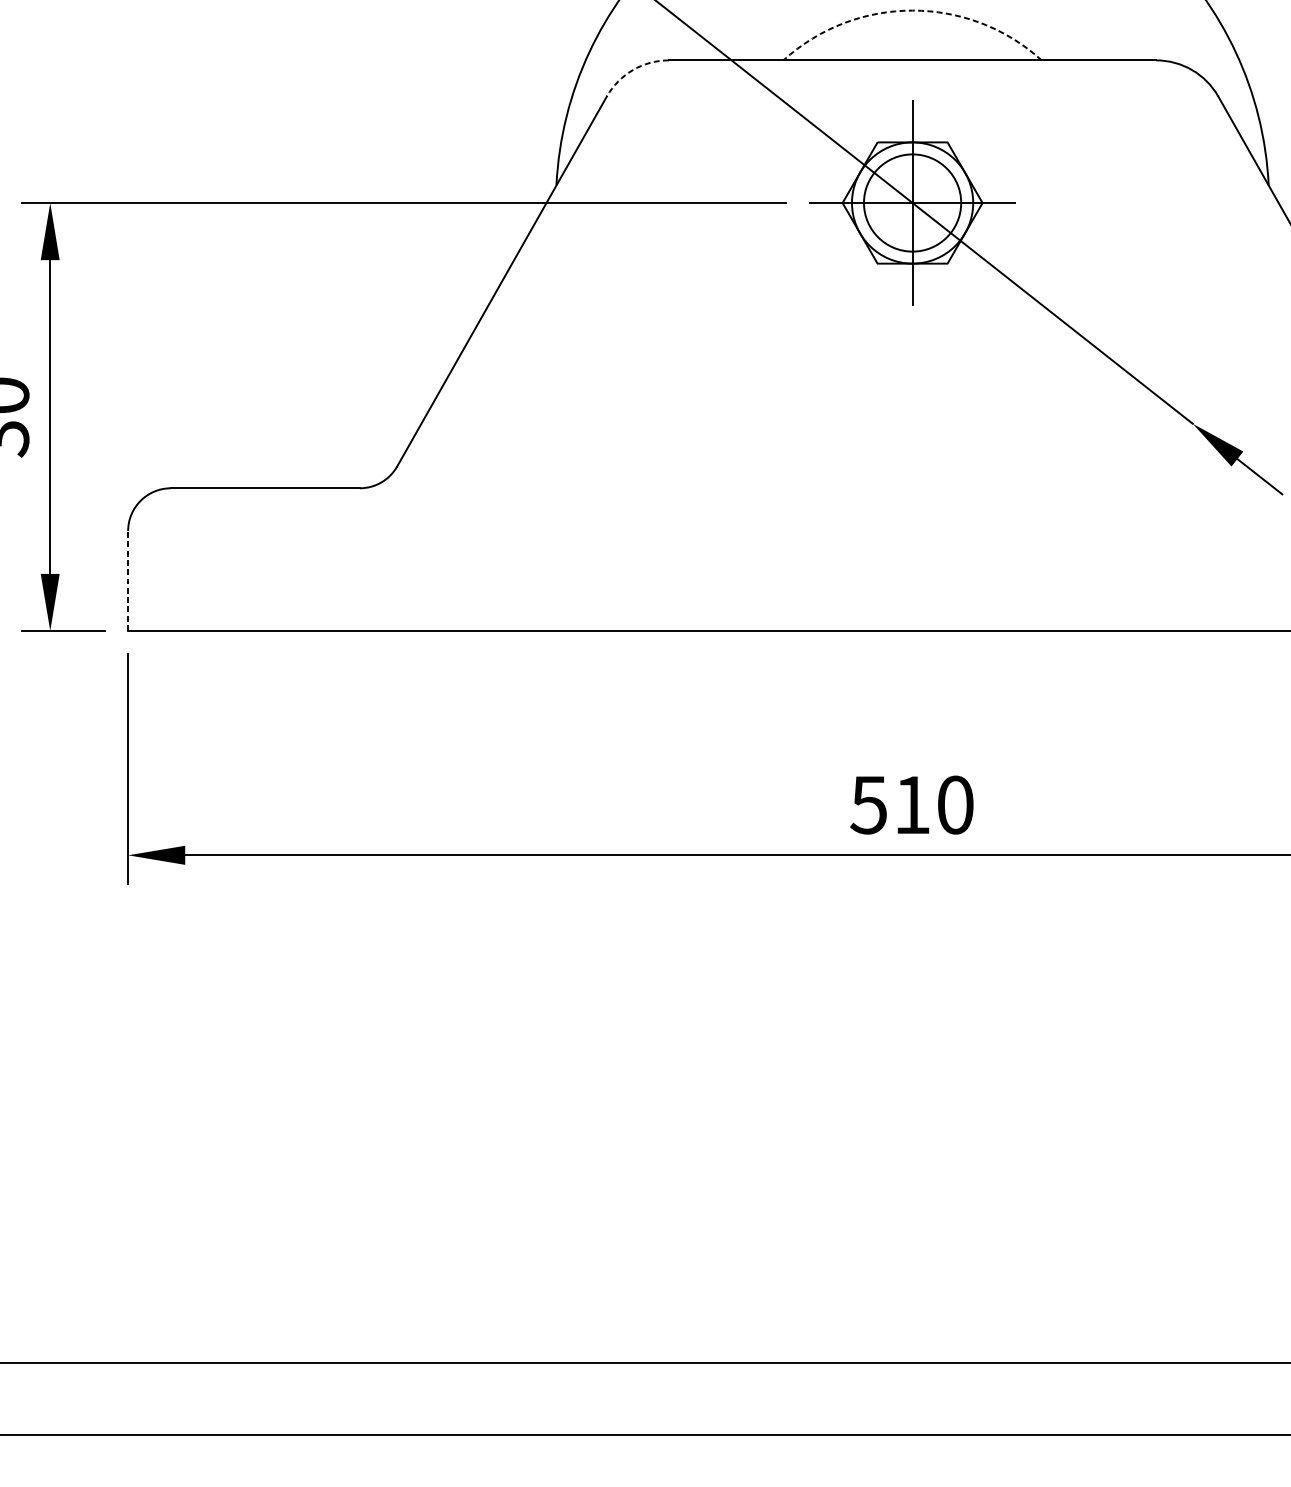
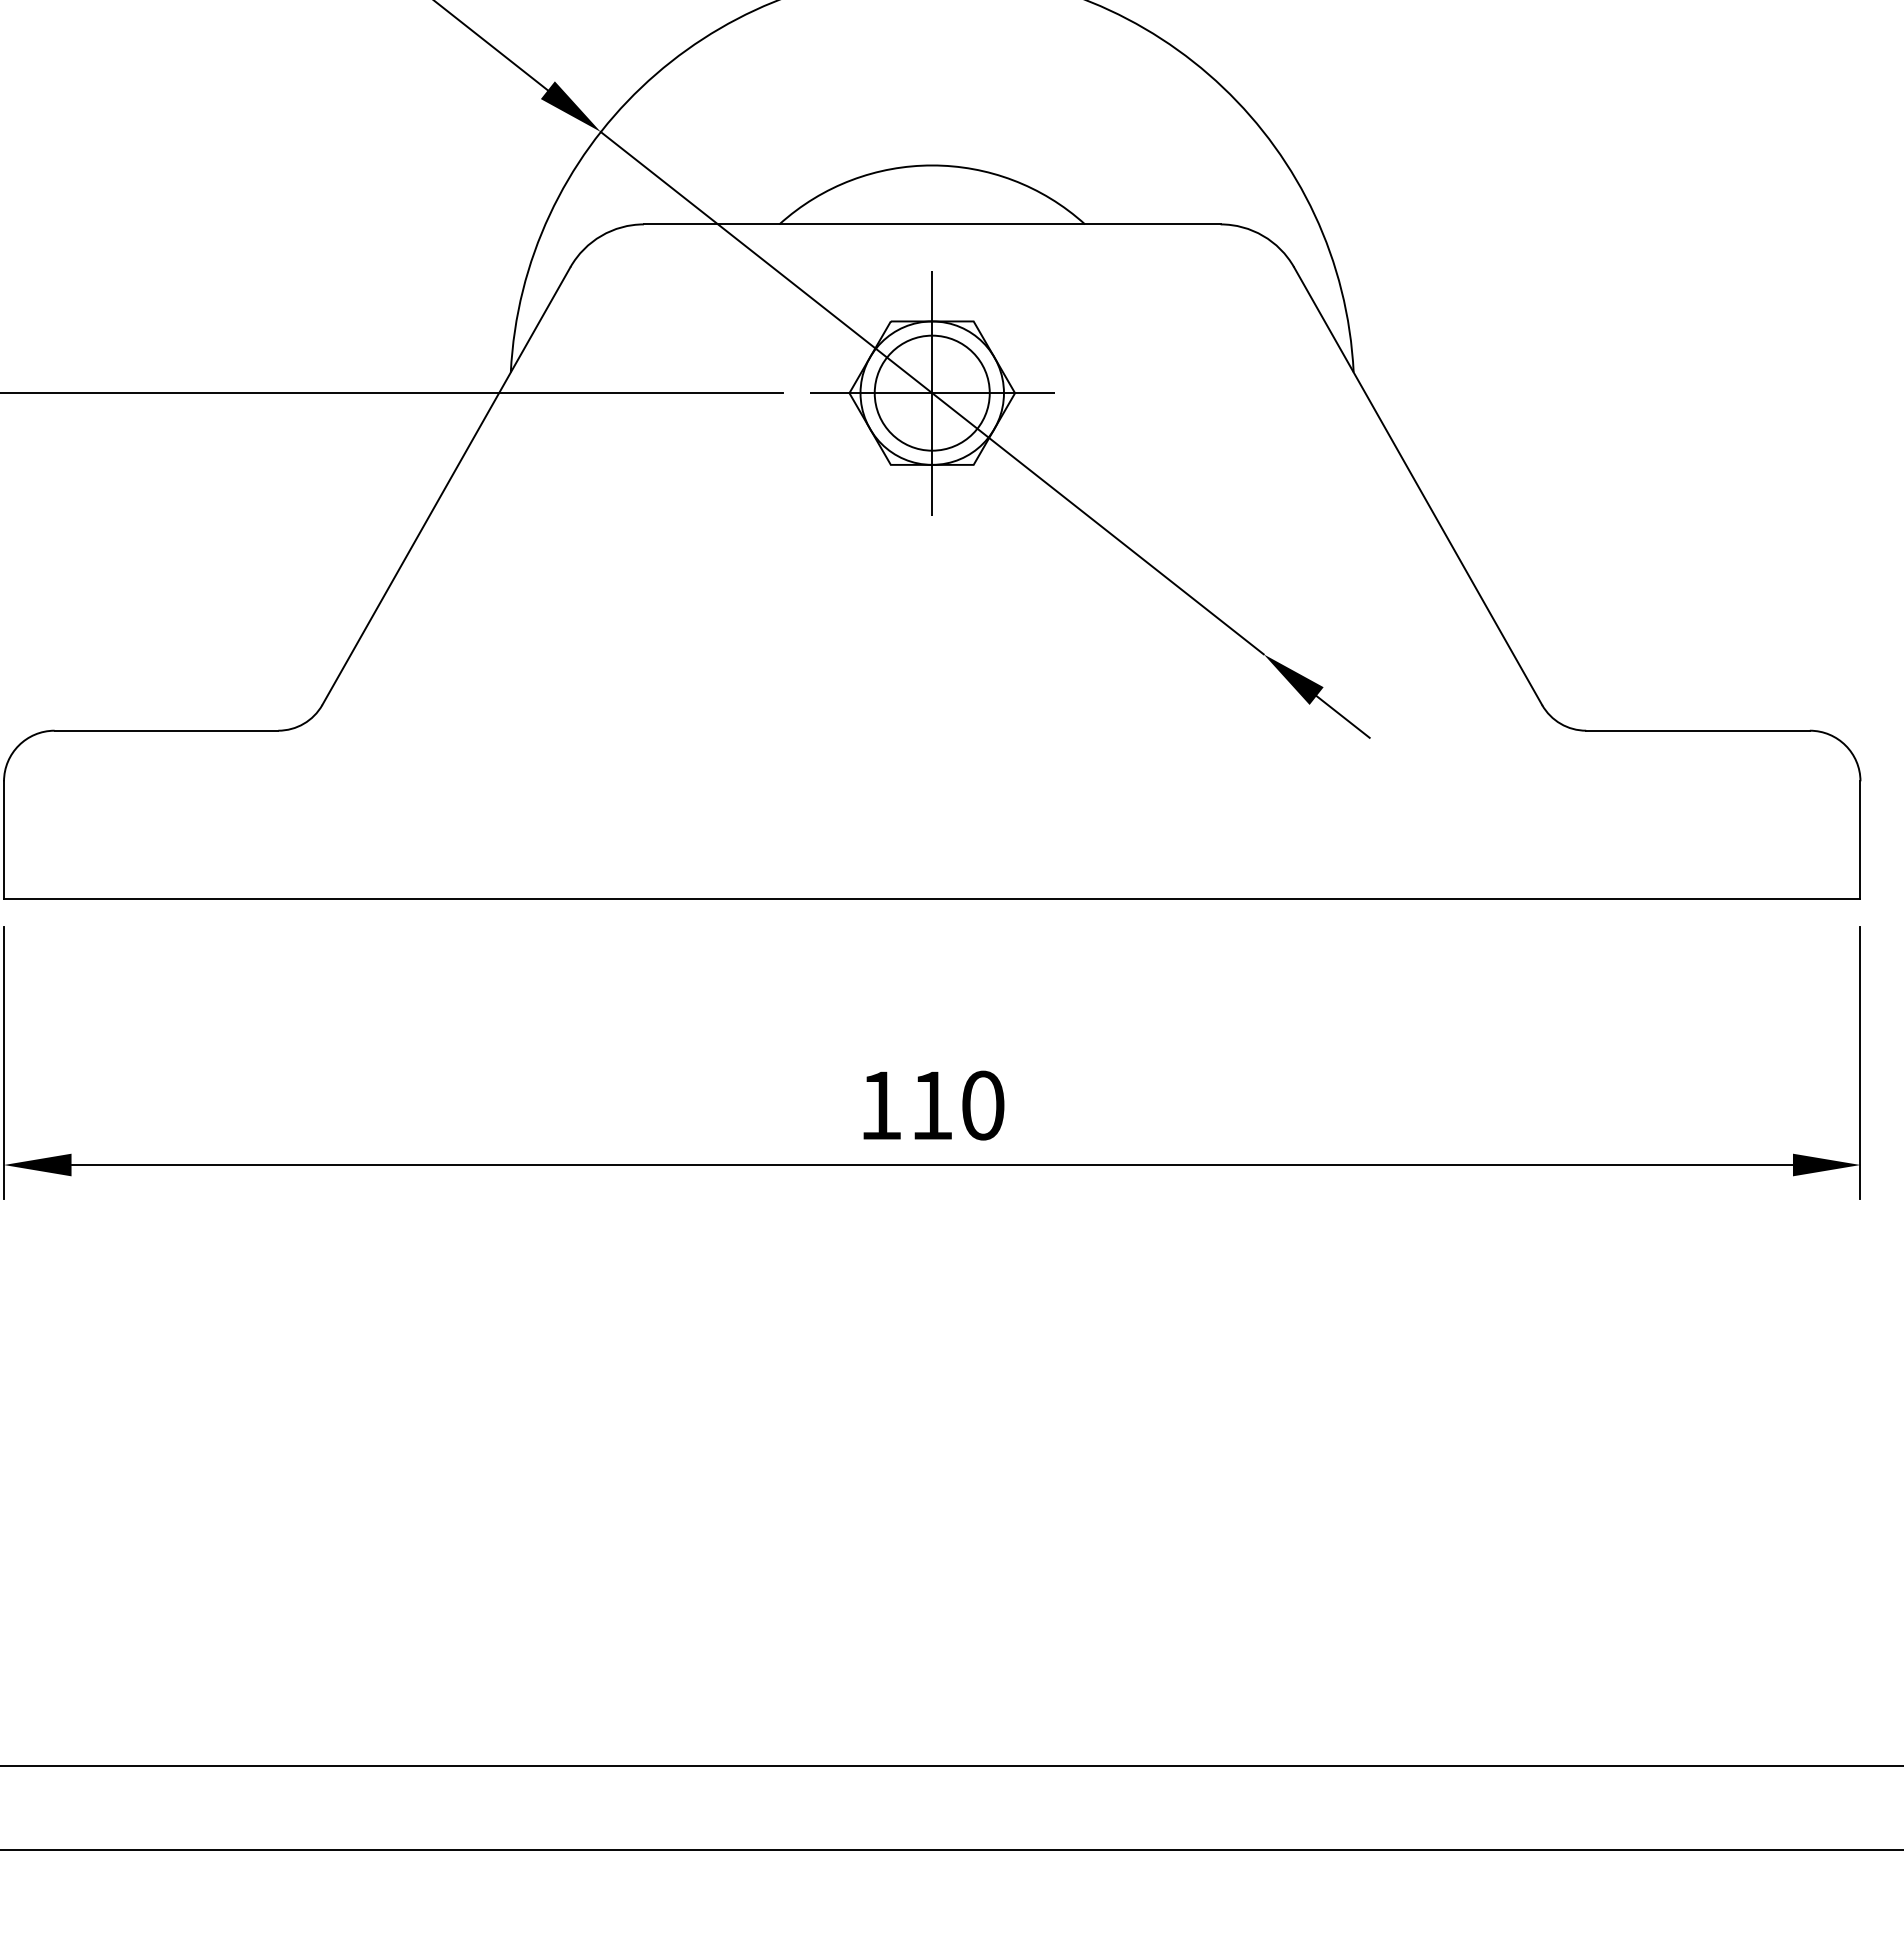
arc: (912, 10) -> (932, 165), dashed -> solid
arc: (633, 69) -> (601, 235), dashed -> solid
line: (128, 580) -> (4, 839), dashed -> solid
text: (868, 805) -> (879, 1105), 510 -> 110

